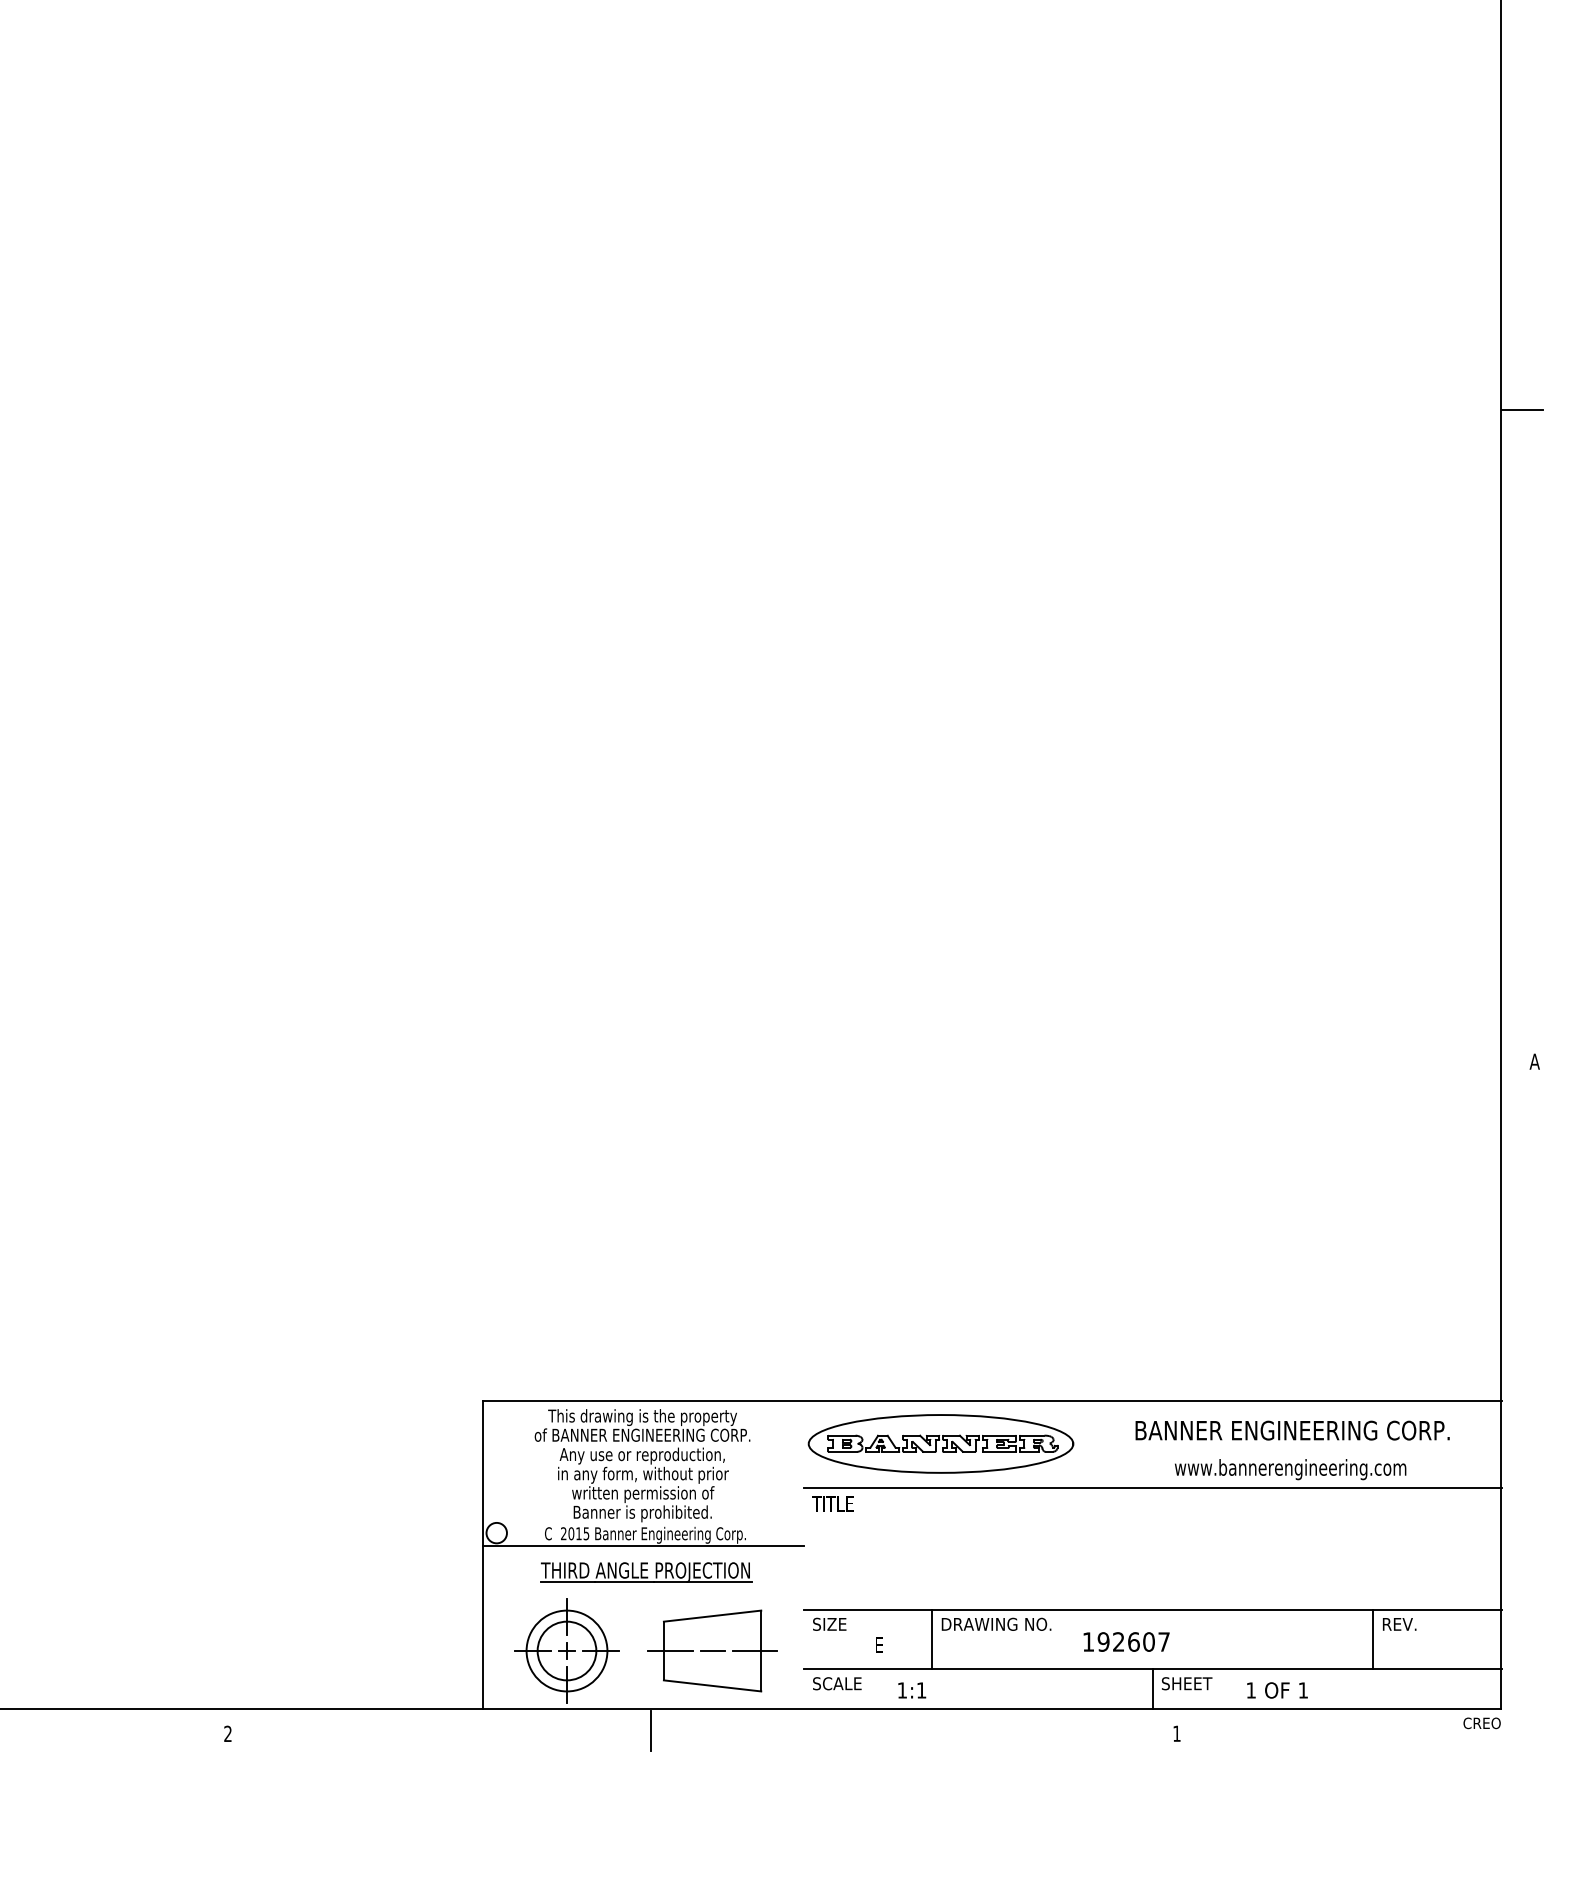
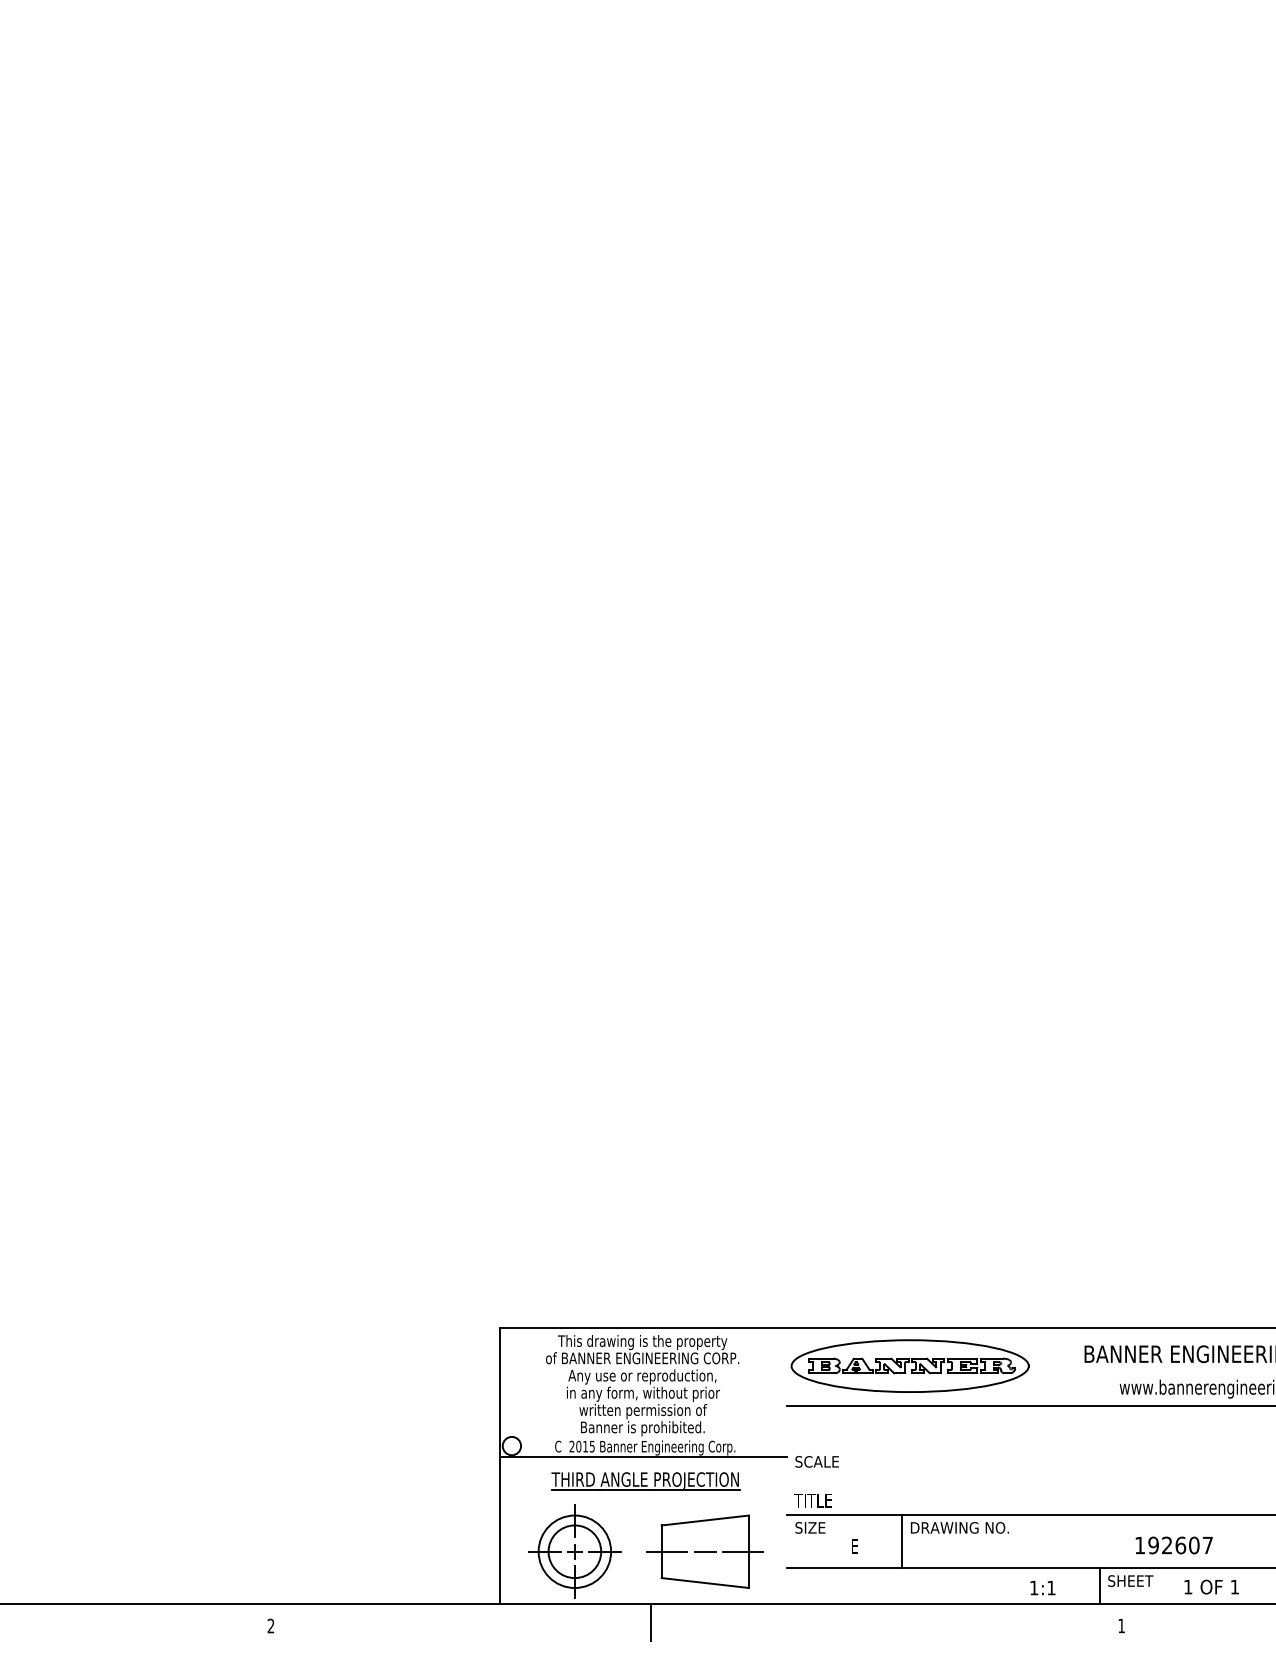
text: (832, 1503) -> (812, 1500), moved
text: (1126, 1641) -> (1174, 1545), moved
text: (837, 1683) -> (817, 1461), moved
text: (912, 1690) -> (1043, 1588), moved

